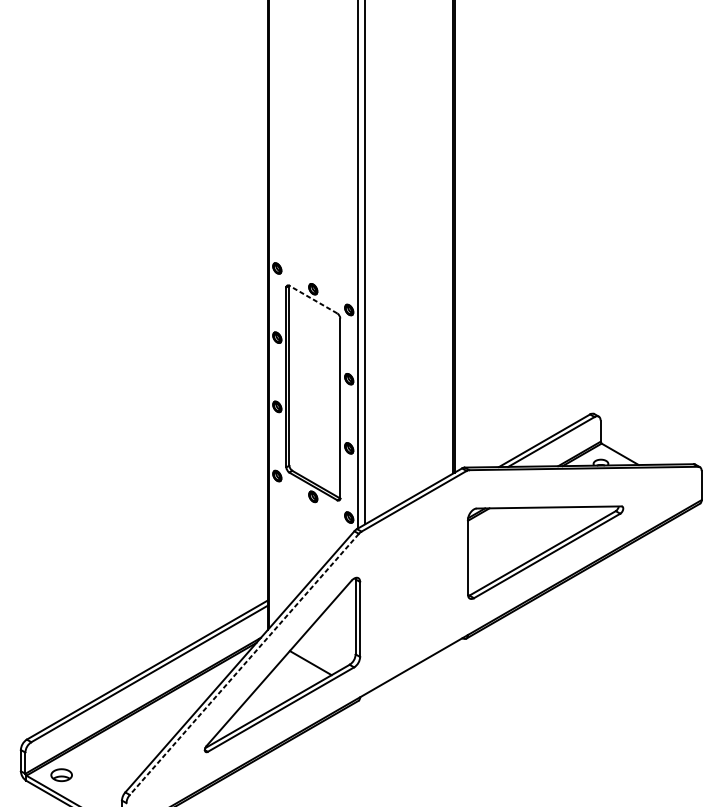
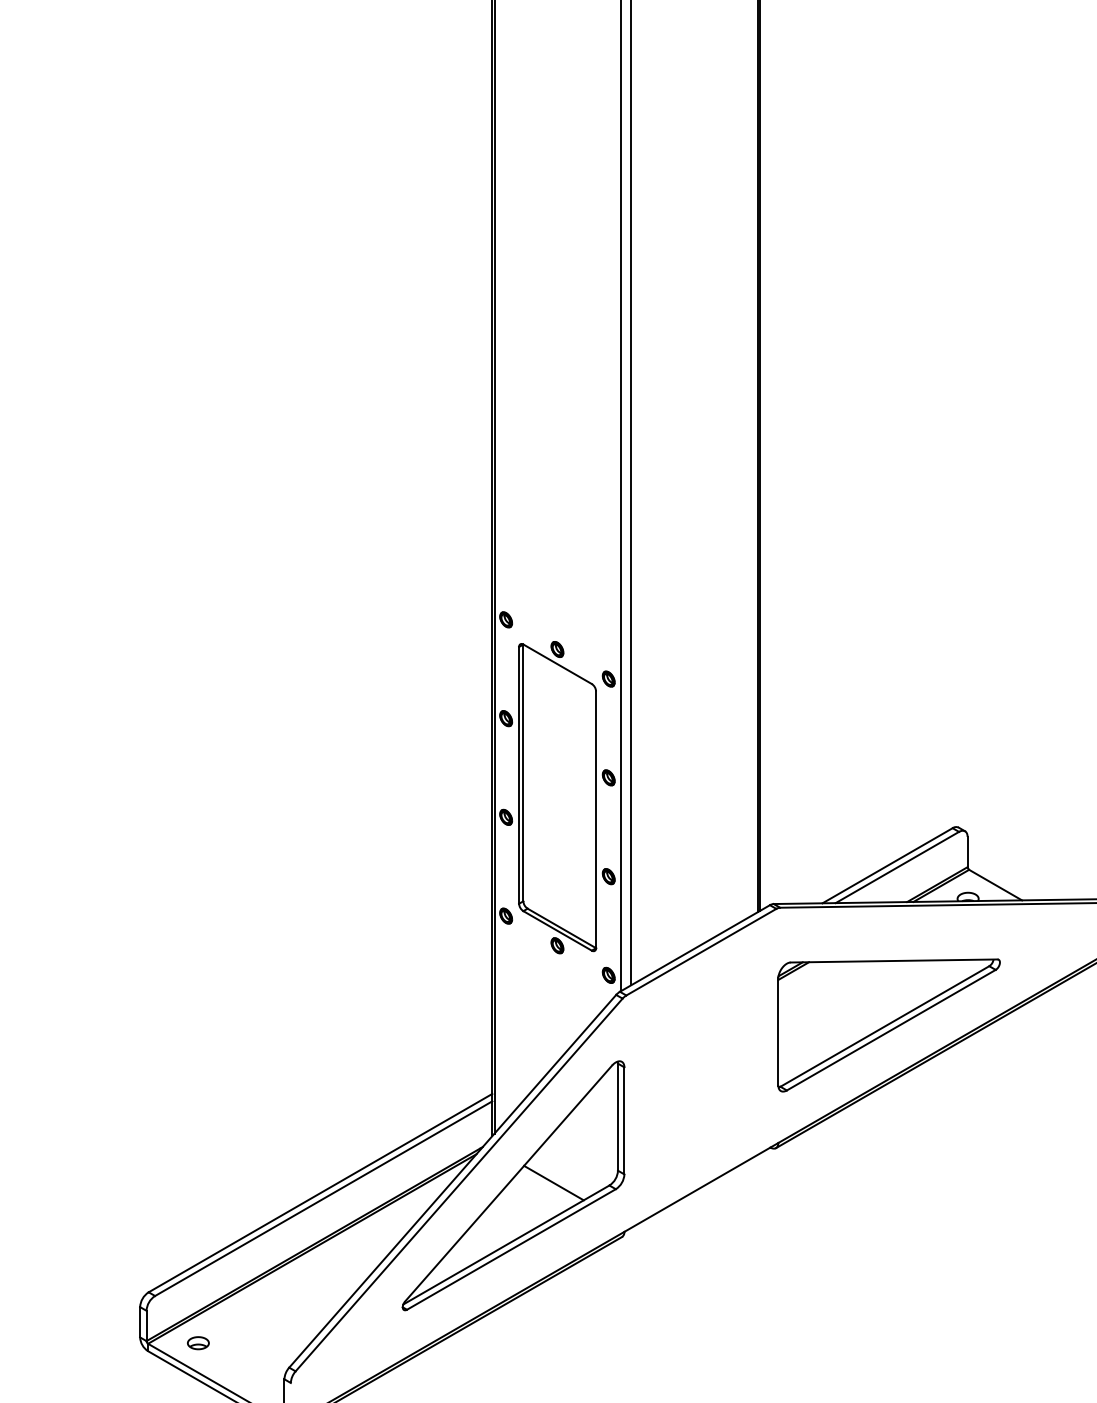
line: (313, 299) -> (557, 664), dashed -> solid
line: (244, 664) -> (459, 1185), dashed -> solid
part: (61, 775) -> (198, 1343), size x0.71

